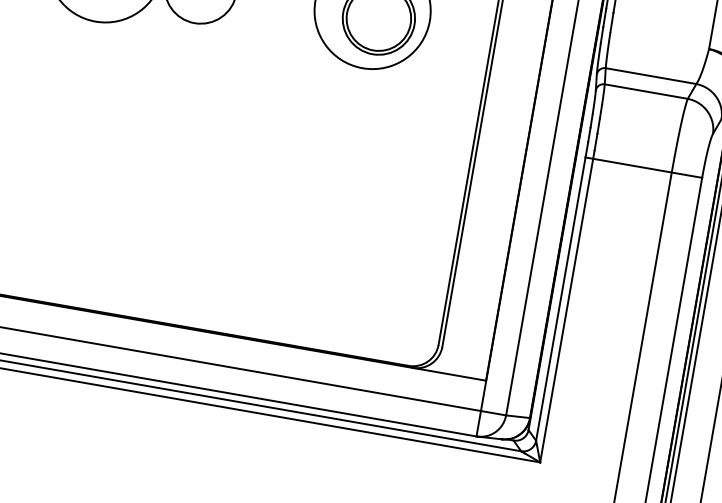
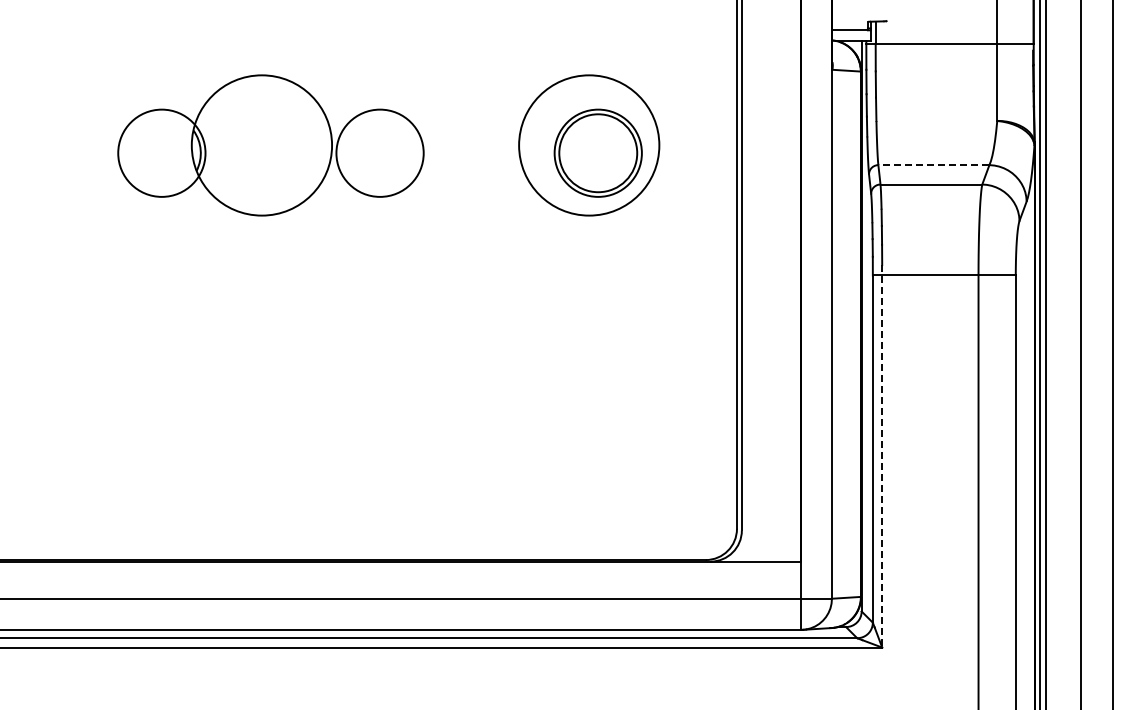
line: (650, 76) -> (933, 165), solid -> dashed
line: (567, 306) -> (882, 456), solid -> dashed

